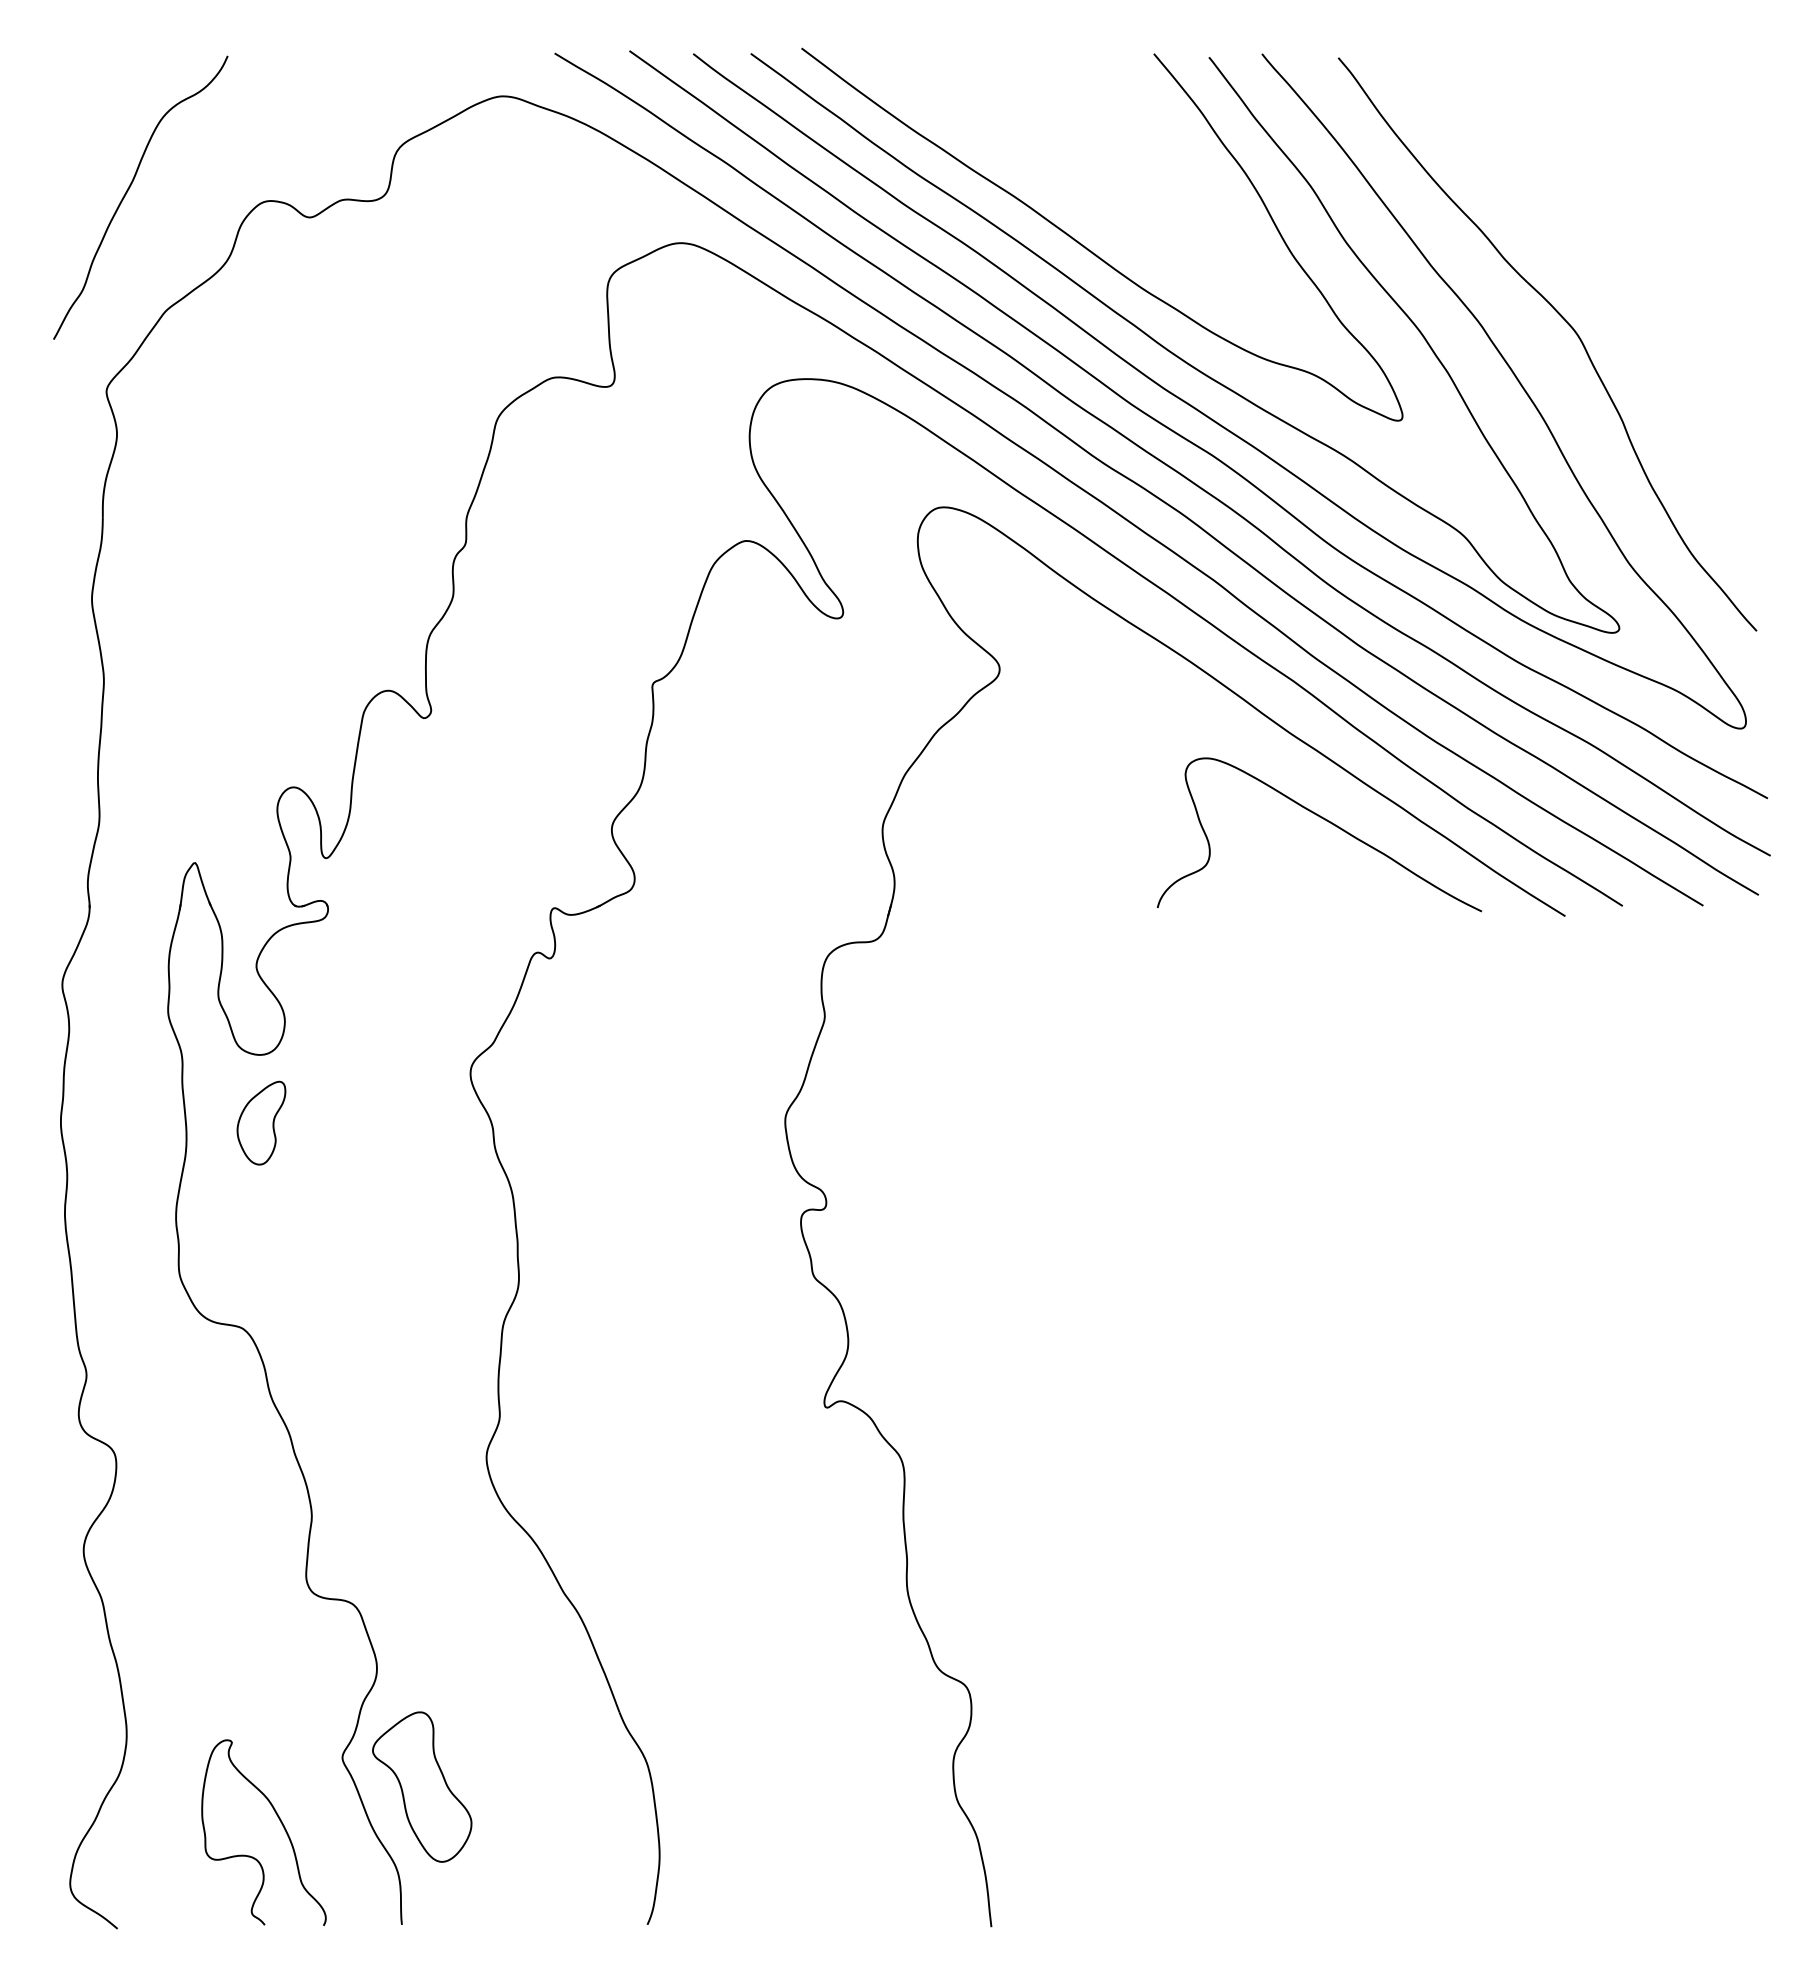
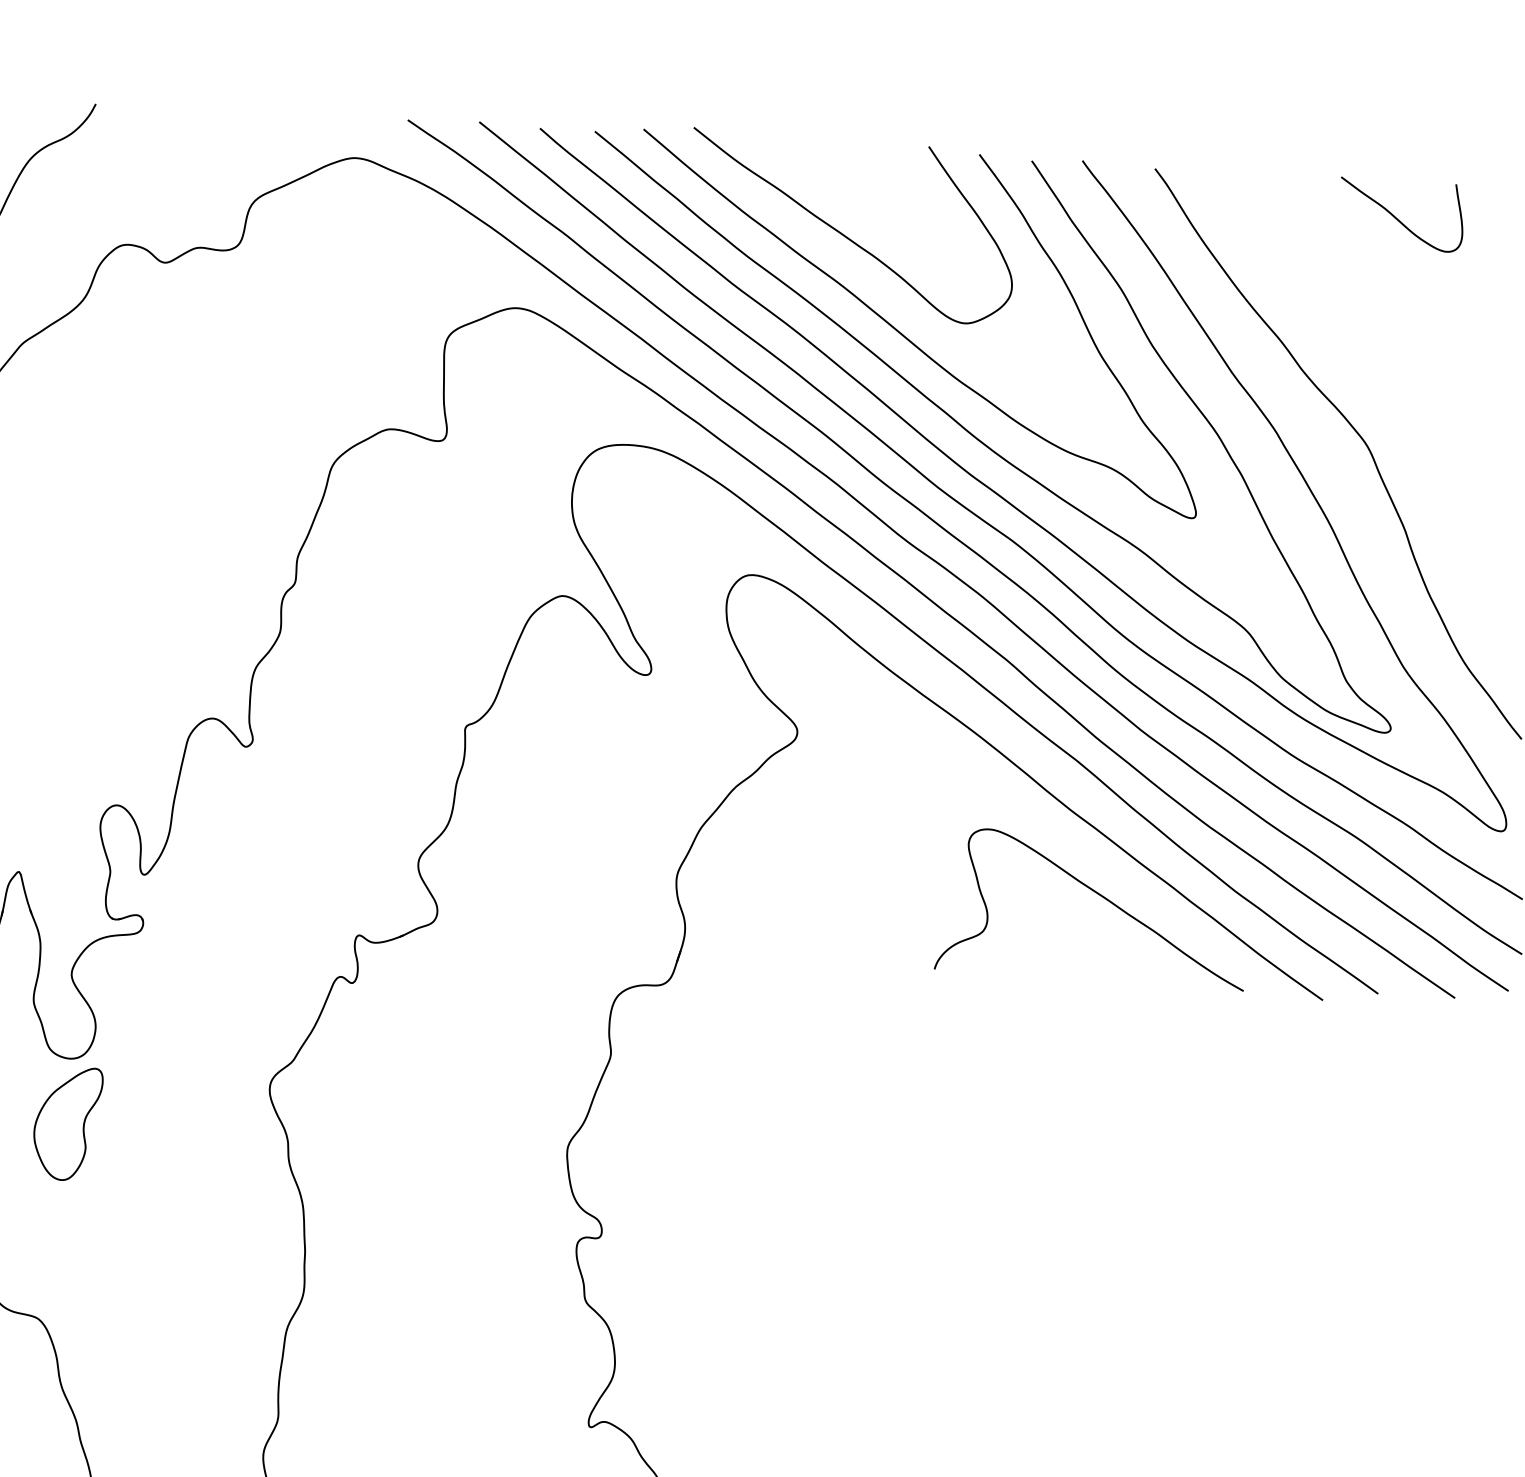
curve: (1594, 94) -> (1397, 218), added
curve: (1020, 147) -> (846, 236), added
part: (261, 1123) -> (67, 1124), size x1.43

